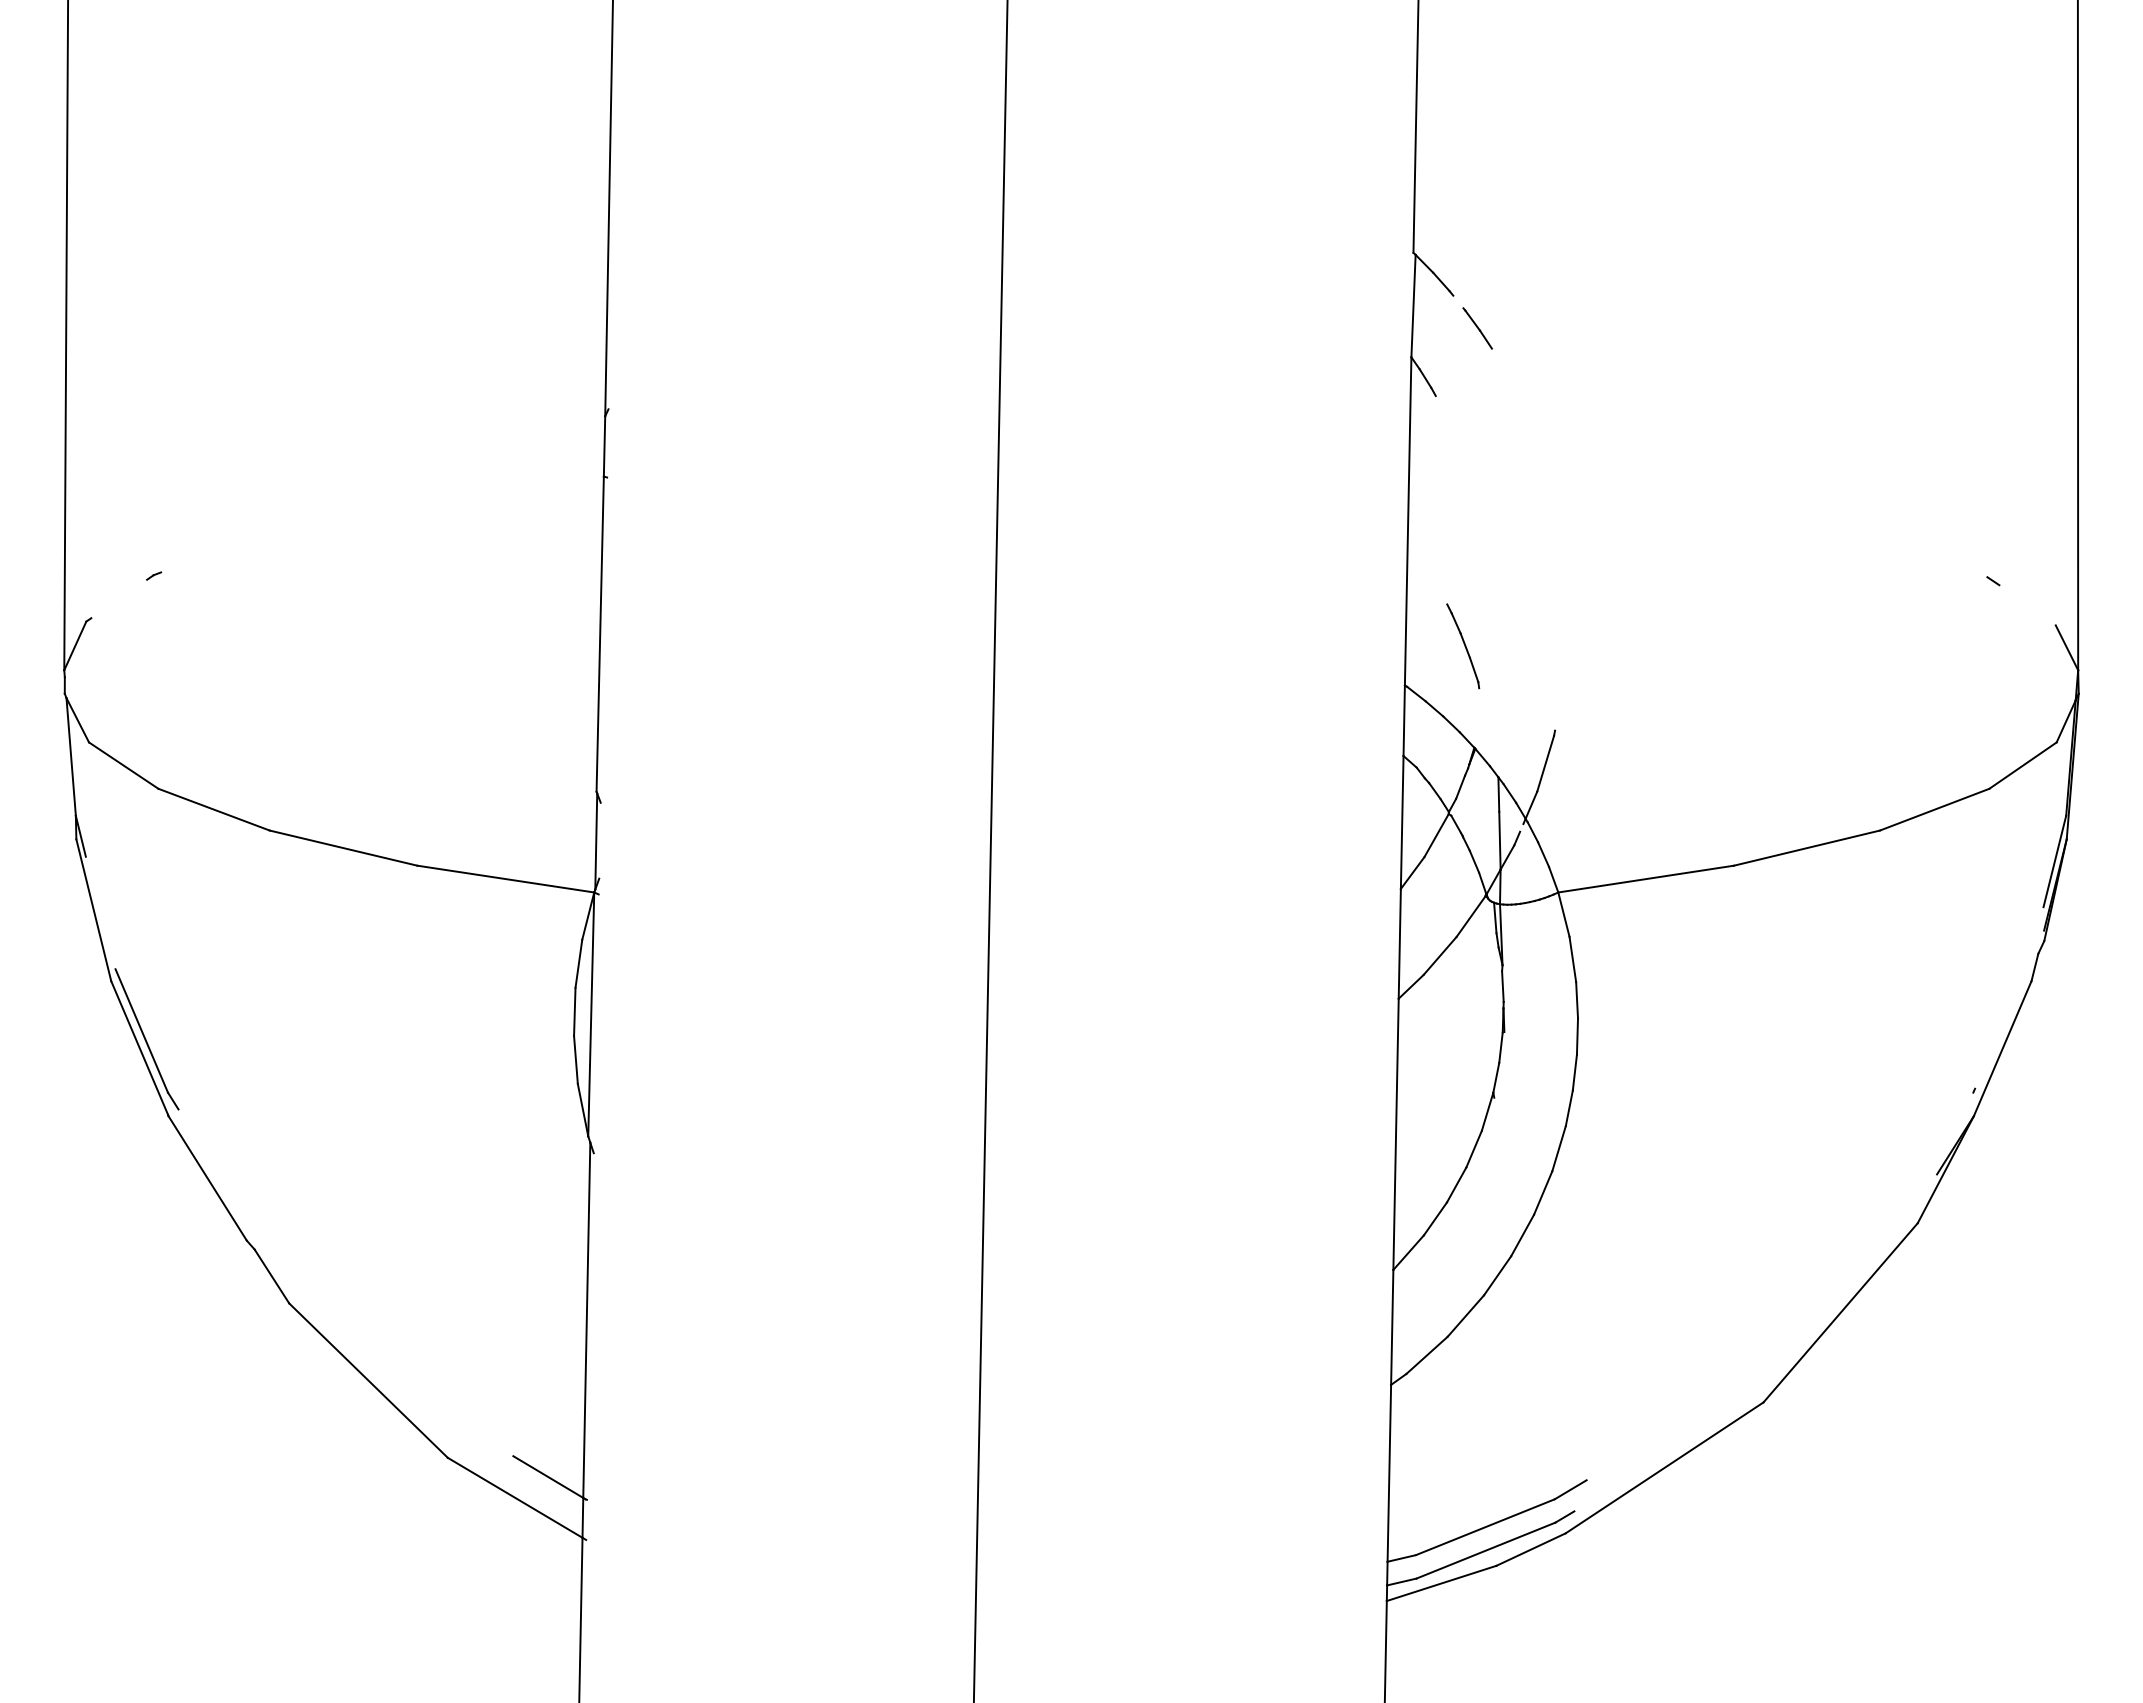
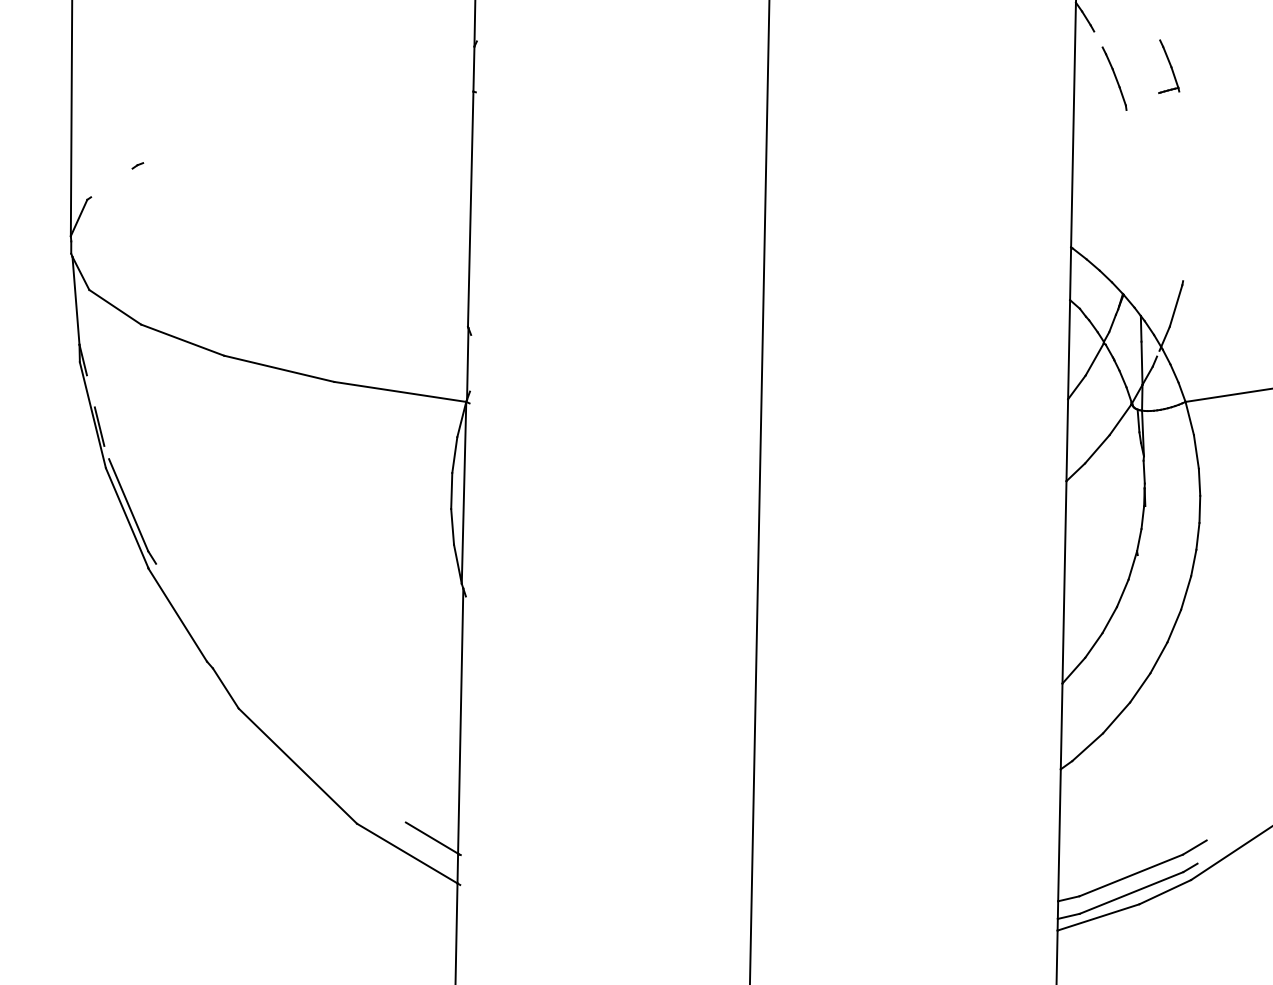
part: (1535, 443) -> (1168, 66), added
part: (1463, 646) -> (1114, 78), moved
line: (102, 925) -> (99, 426), added

